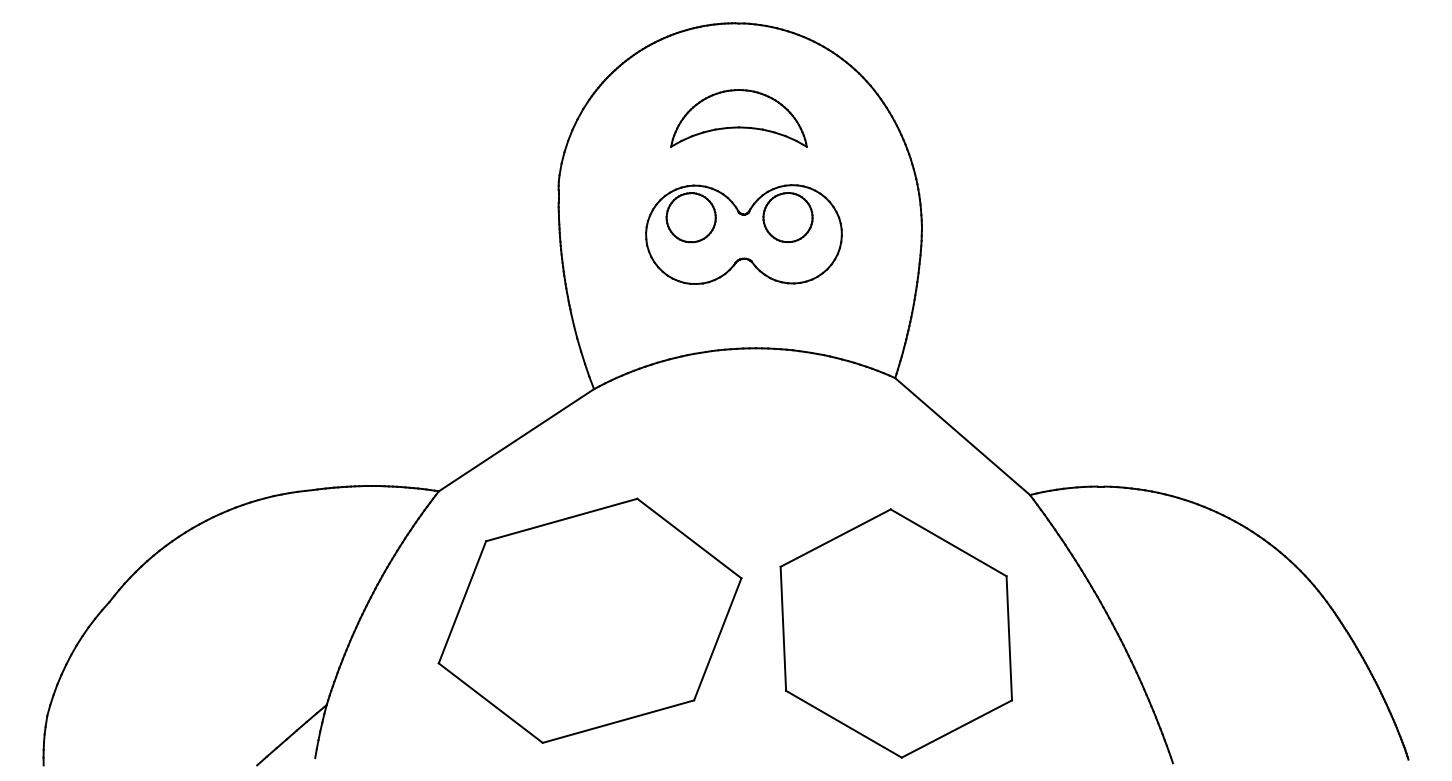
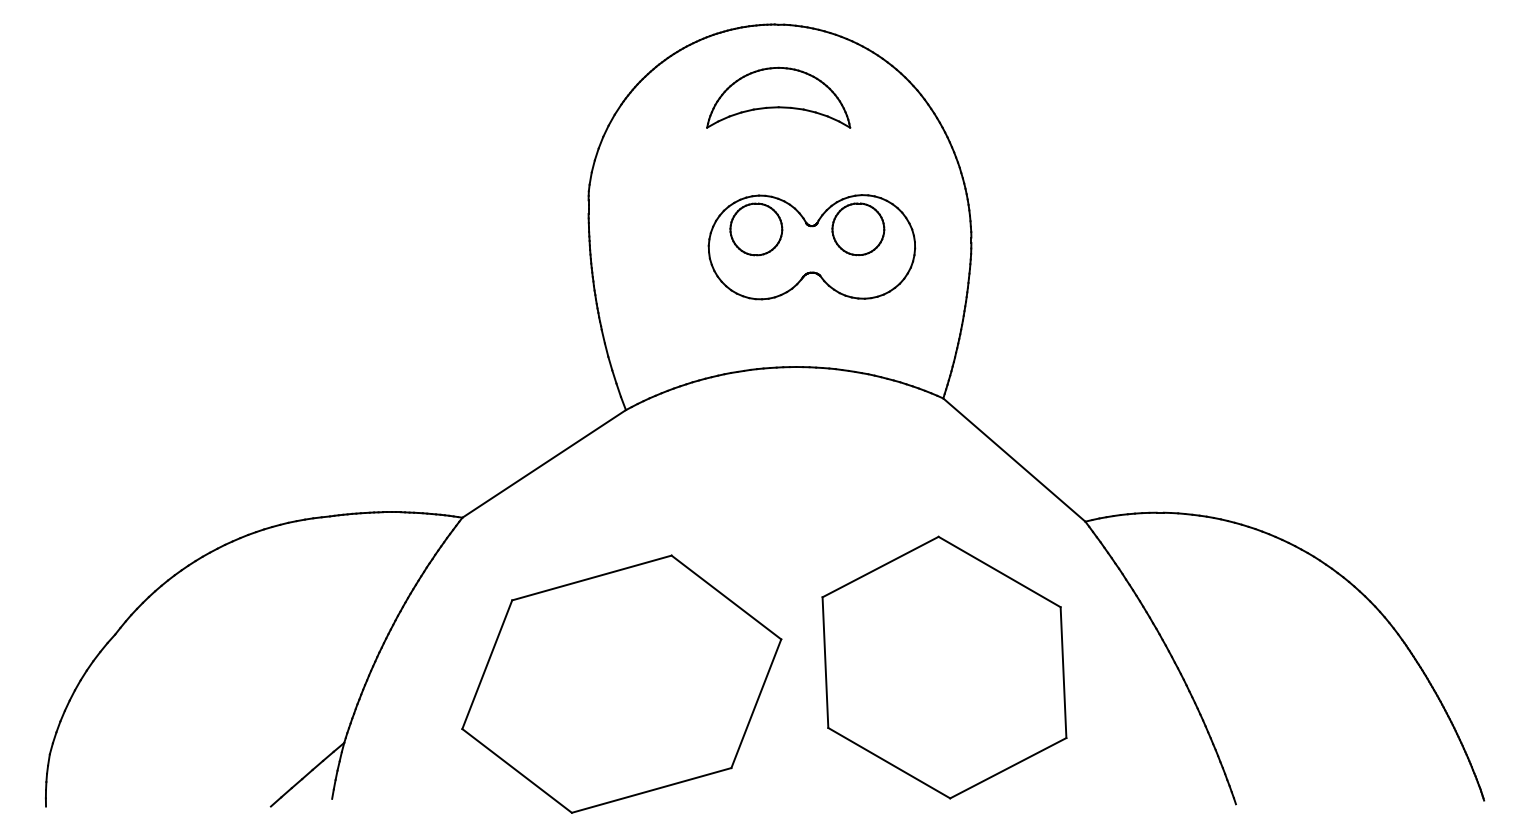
part: (738, 118) -> (778, 97), moved
part: (743, 234) -> (811, 247), moved
part: (589, 620) -> (621, 683), moved

